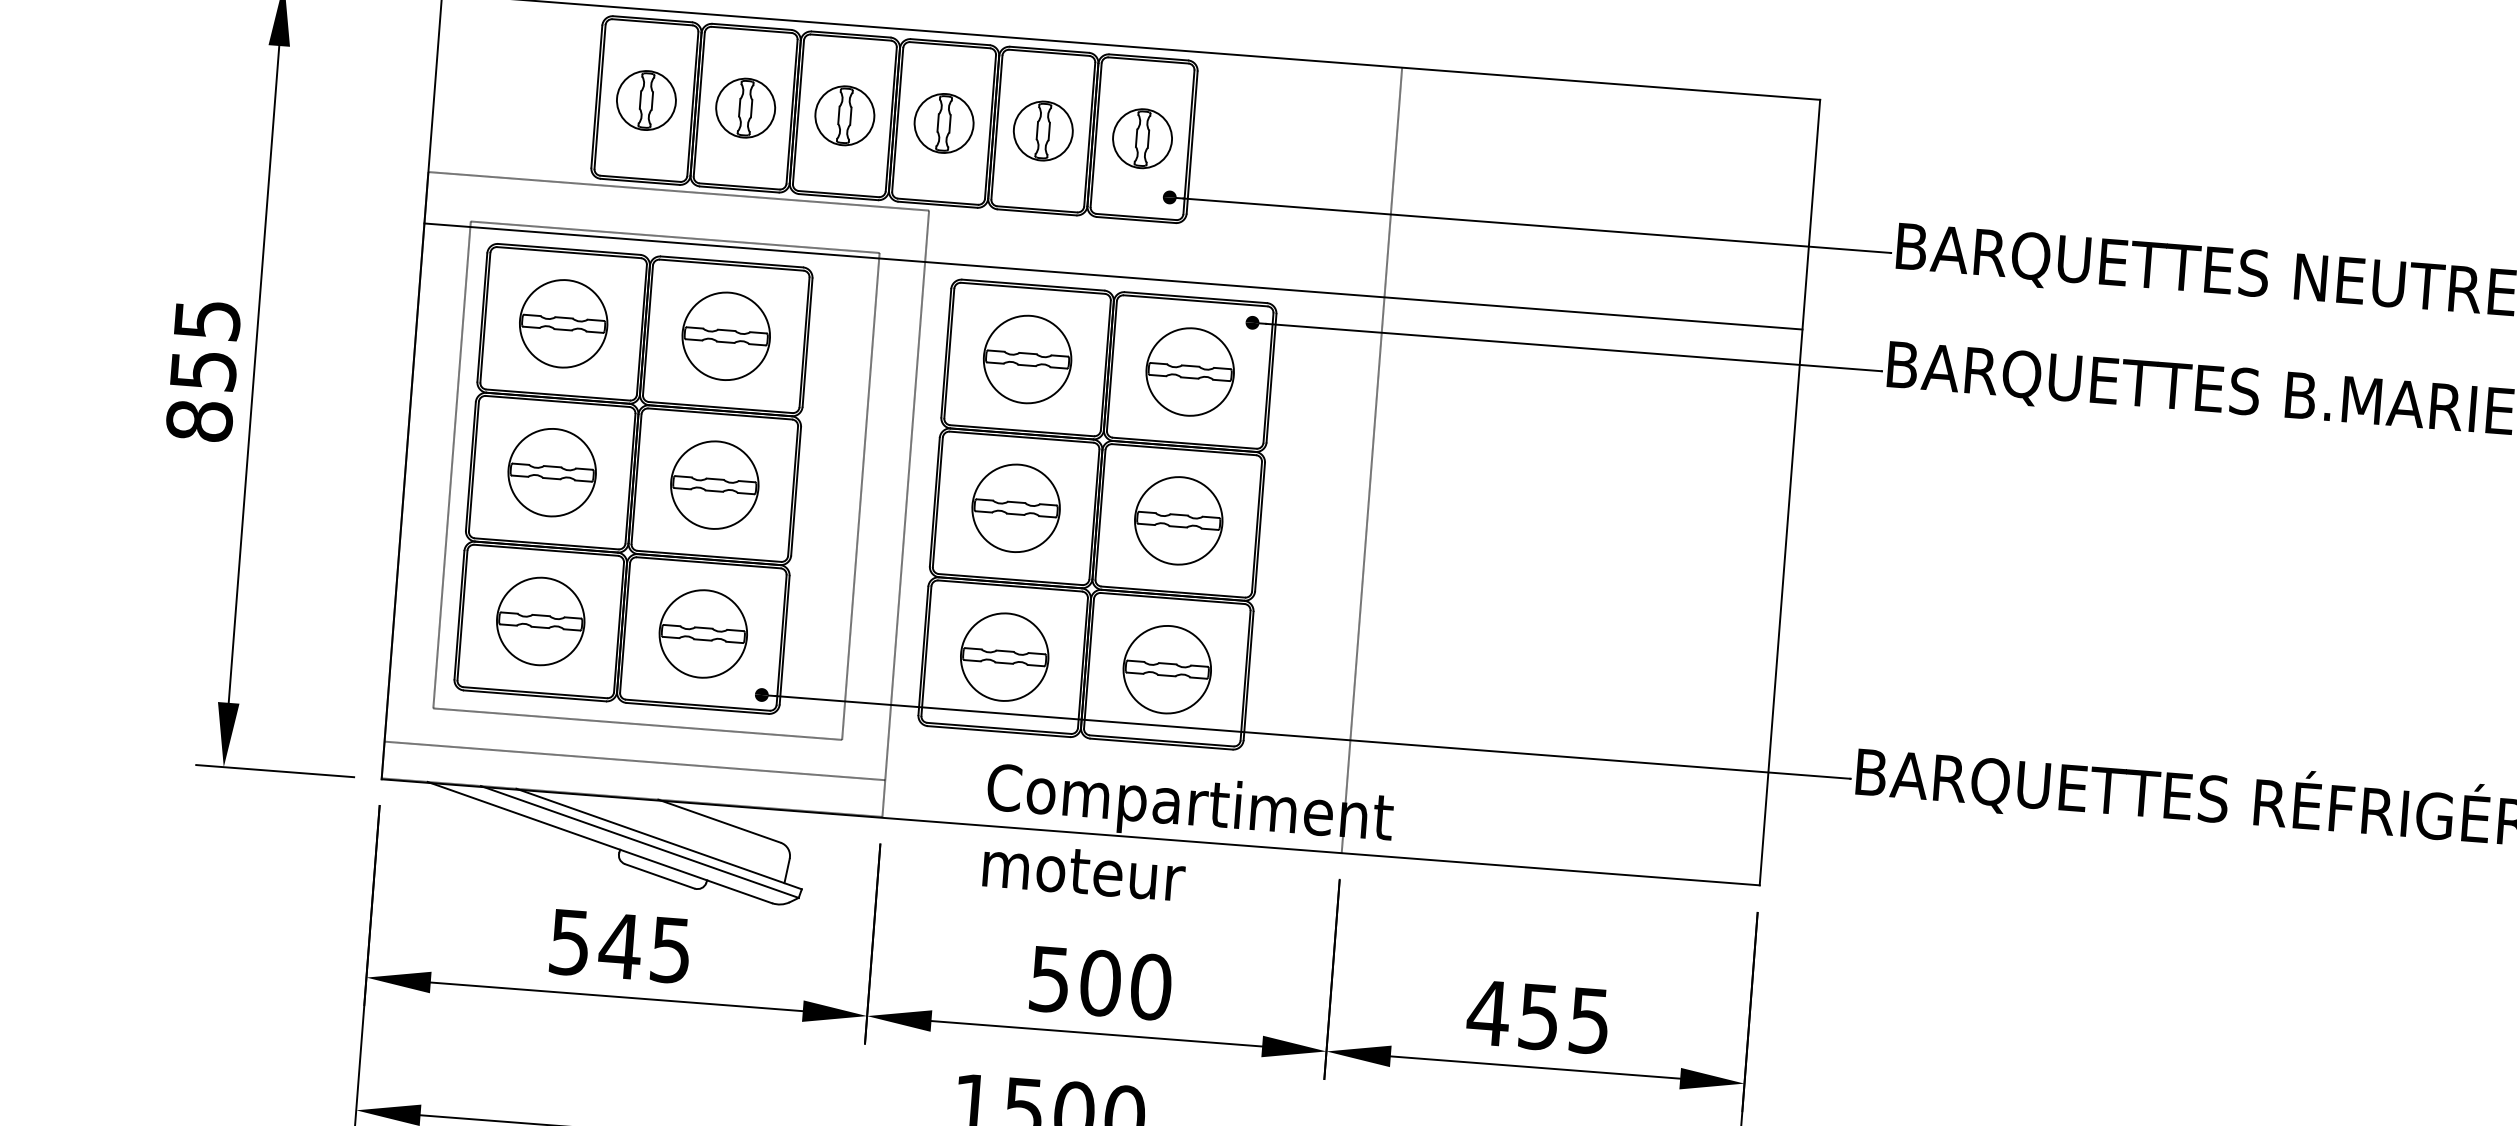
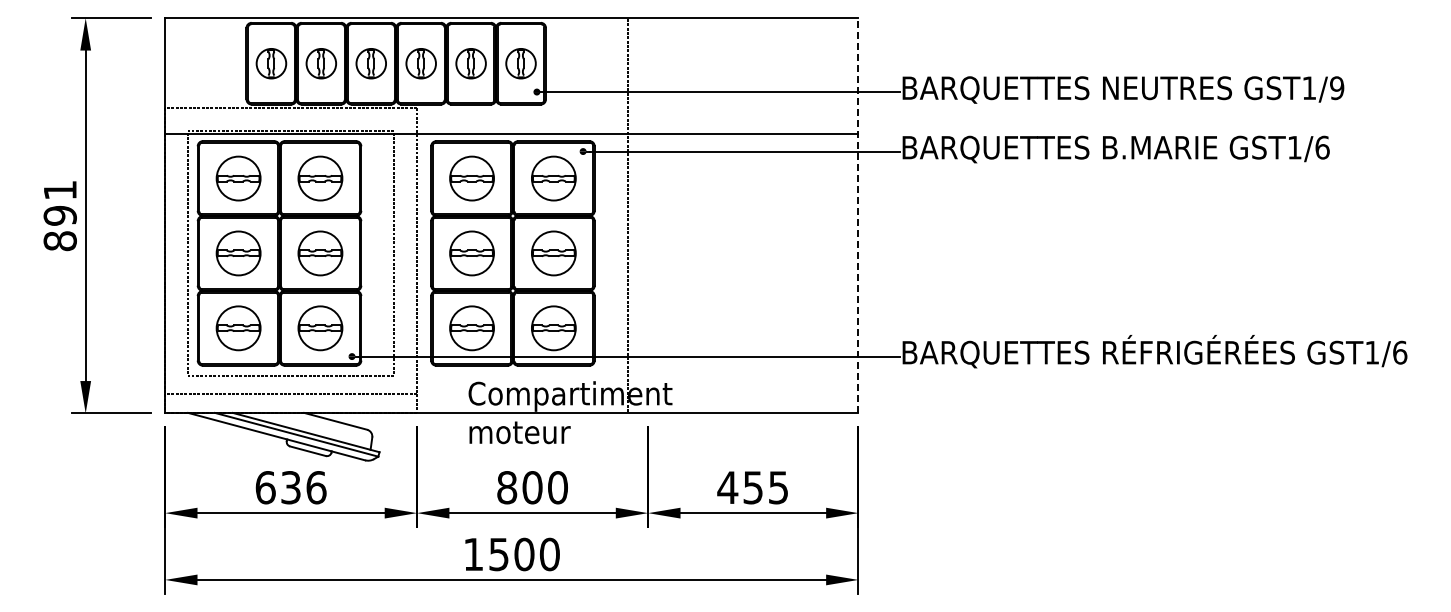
text: (203, 345) -> (59, 203), 855 -> 891
line: (1372, 459) -> (628, 215), moved
line: (1790, 492) -> (858, 215), solid -> dashed
text: (619, 945) -> (290, 487), 545 -> 636
text: (1050, 978) -> (507, 487), 500 -> 800

